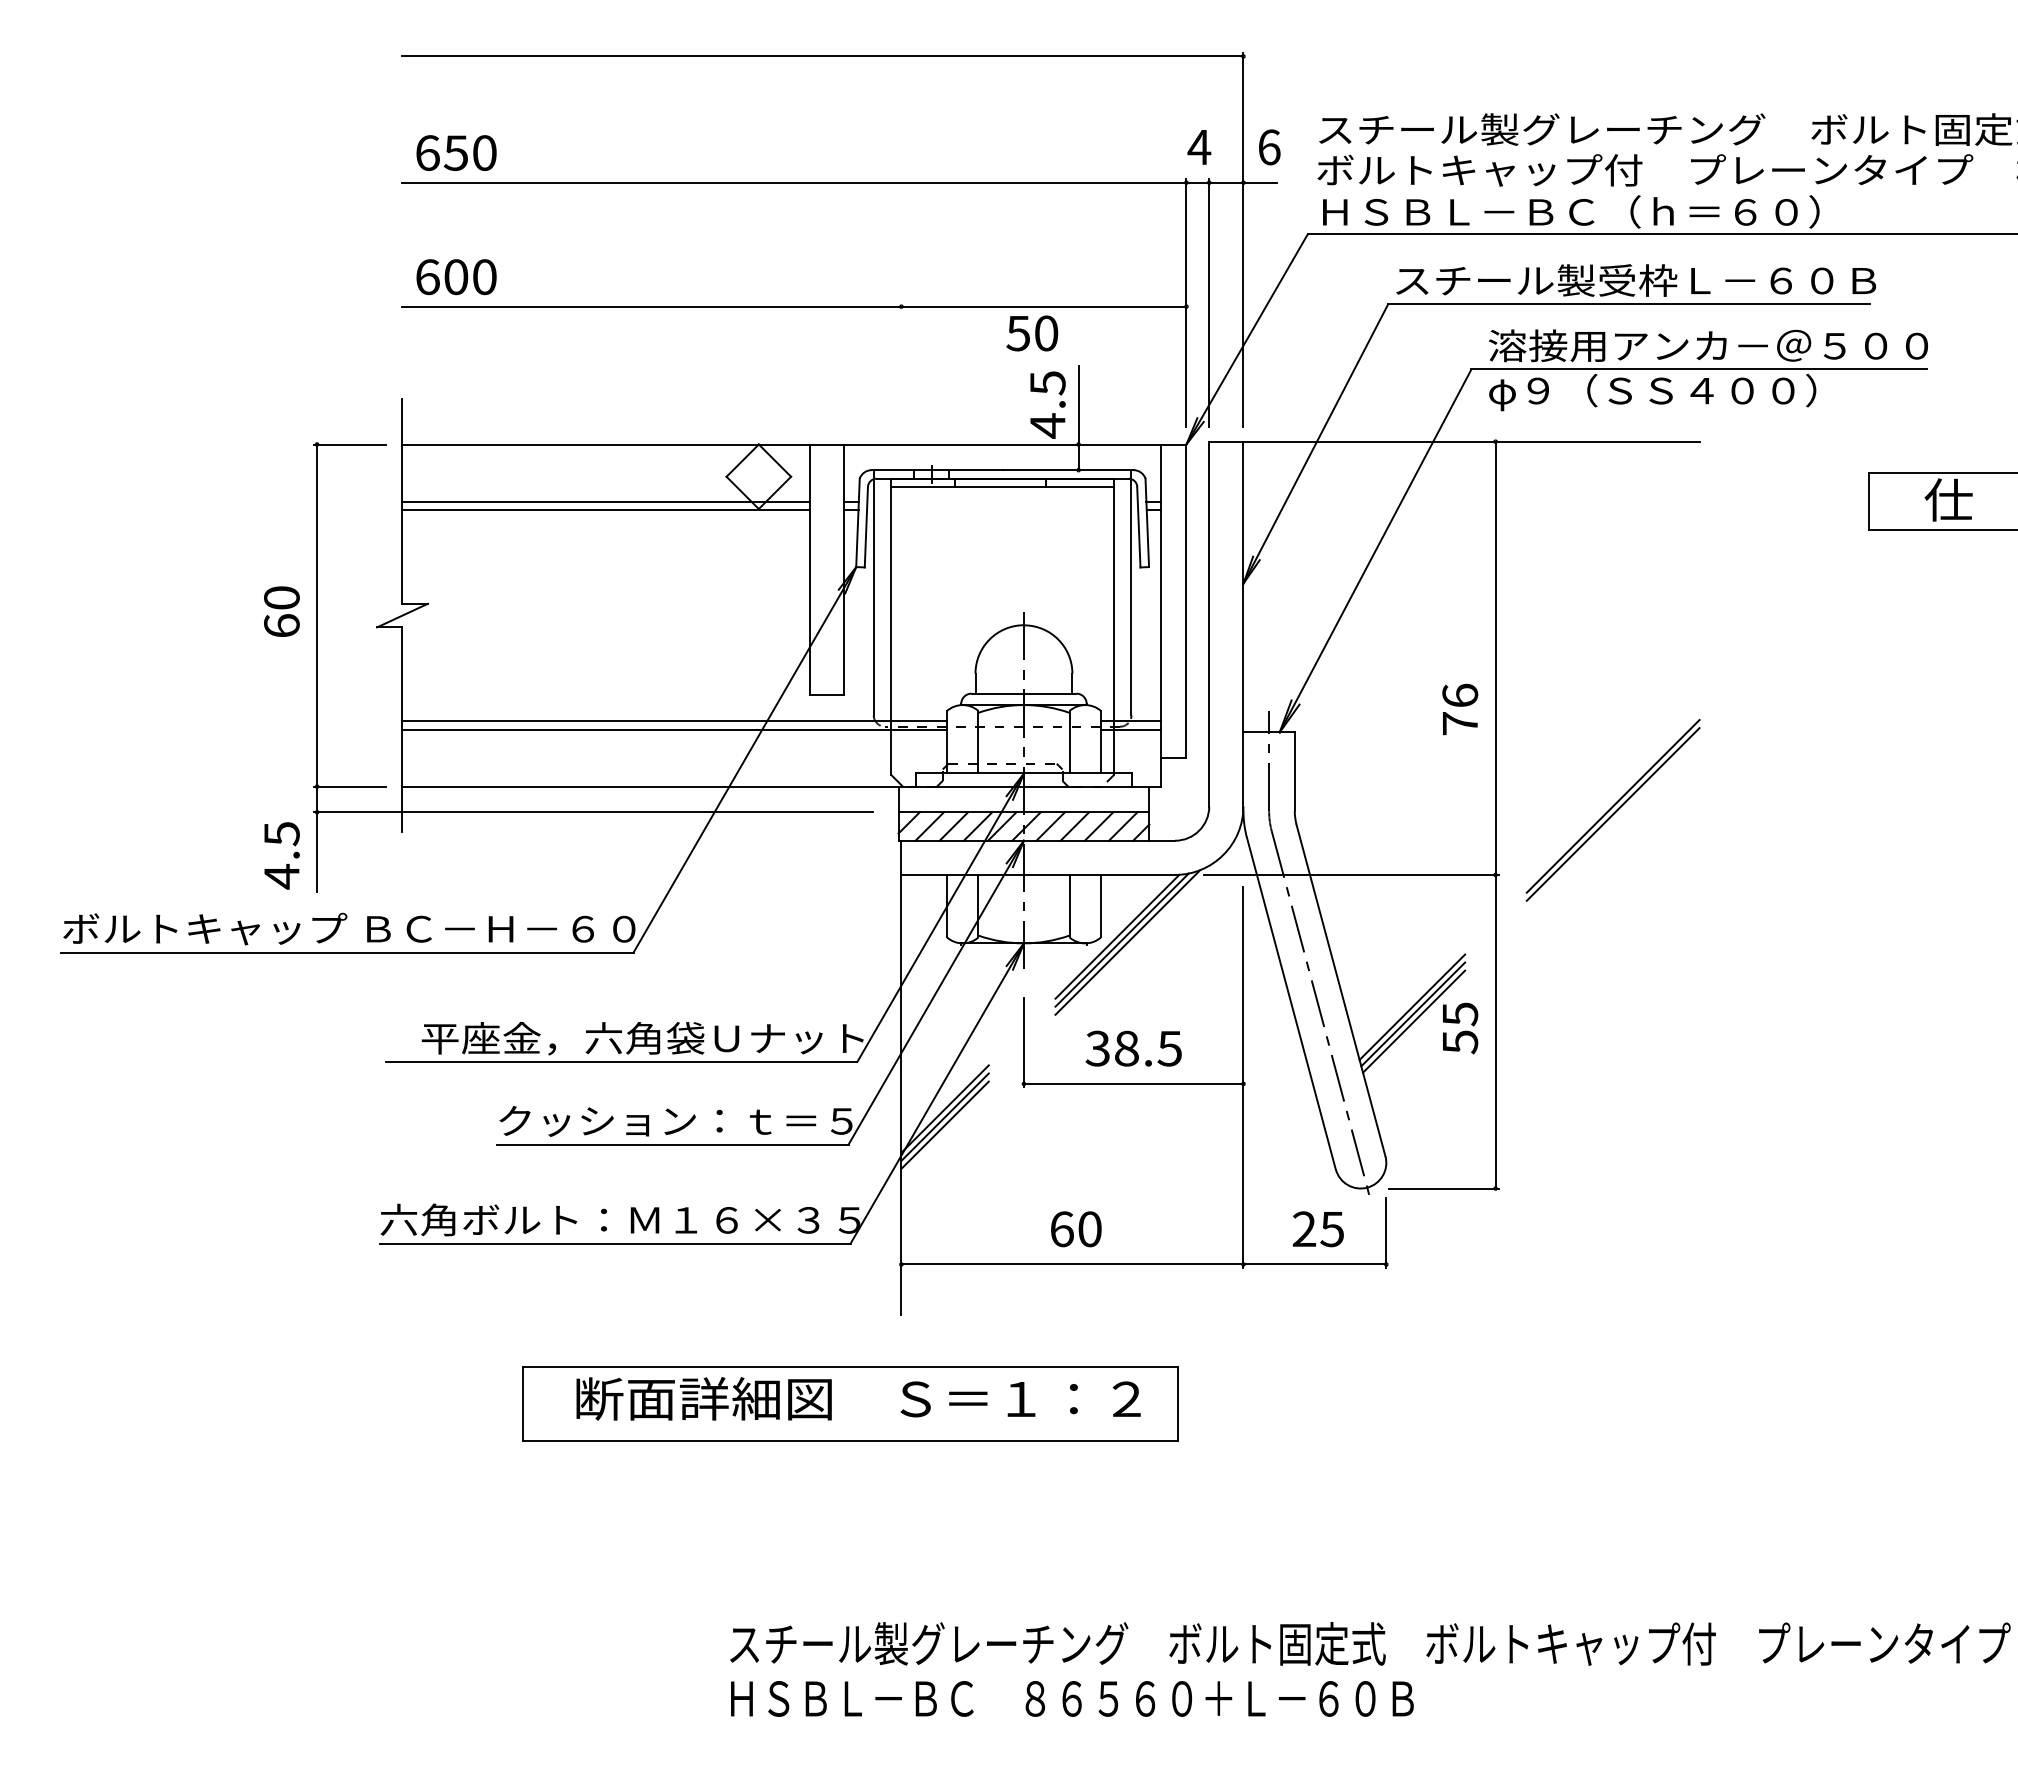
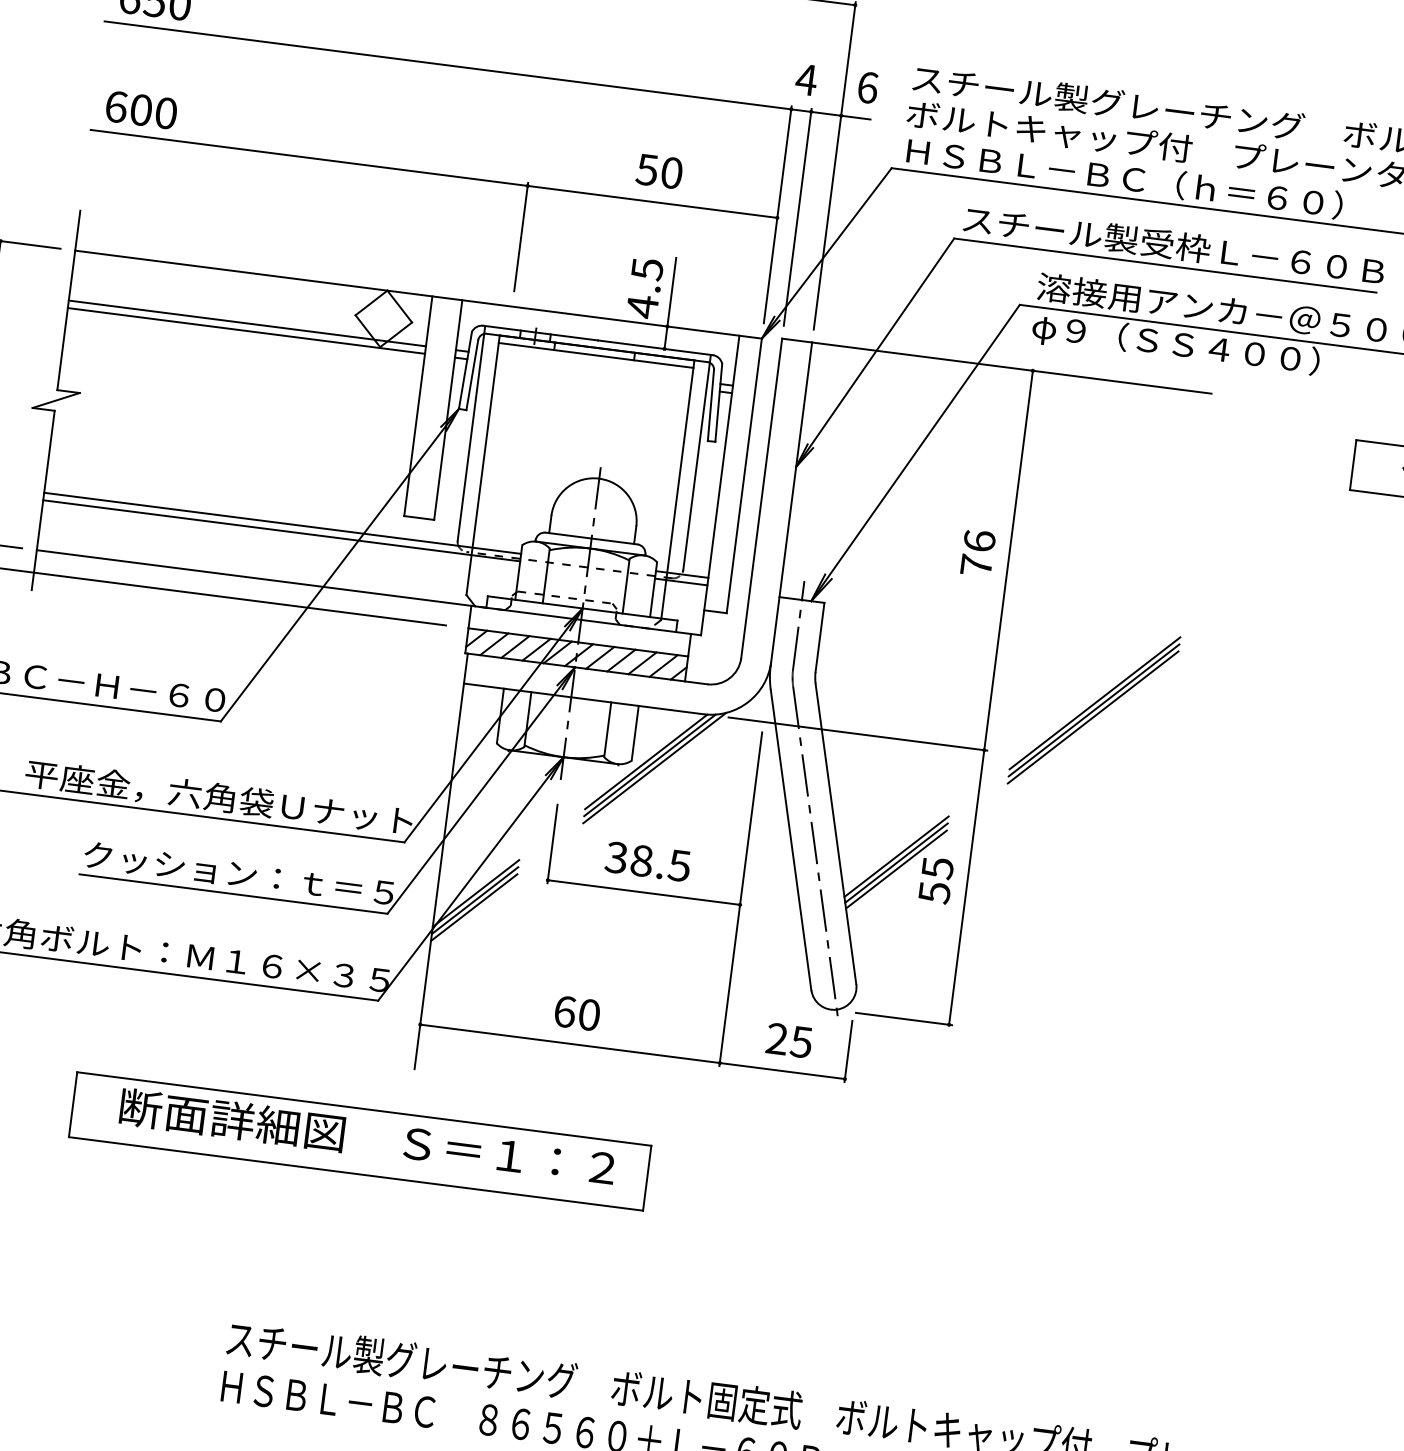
text: (1032, 333) -> (659, 171), moved
line: (901, 364) -> (521, 236), added
text: (1460, 709) -> (978, 553), moved
line: (1612, 822) -> (1092, 717), added

